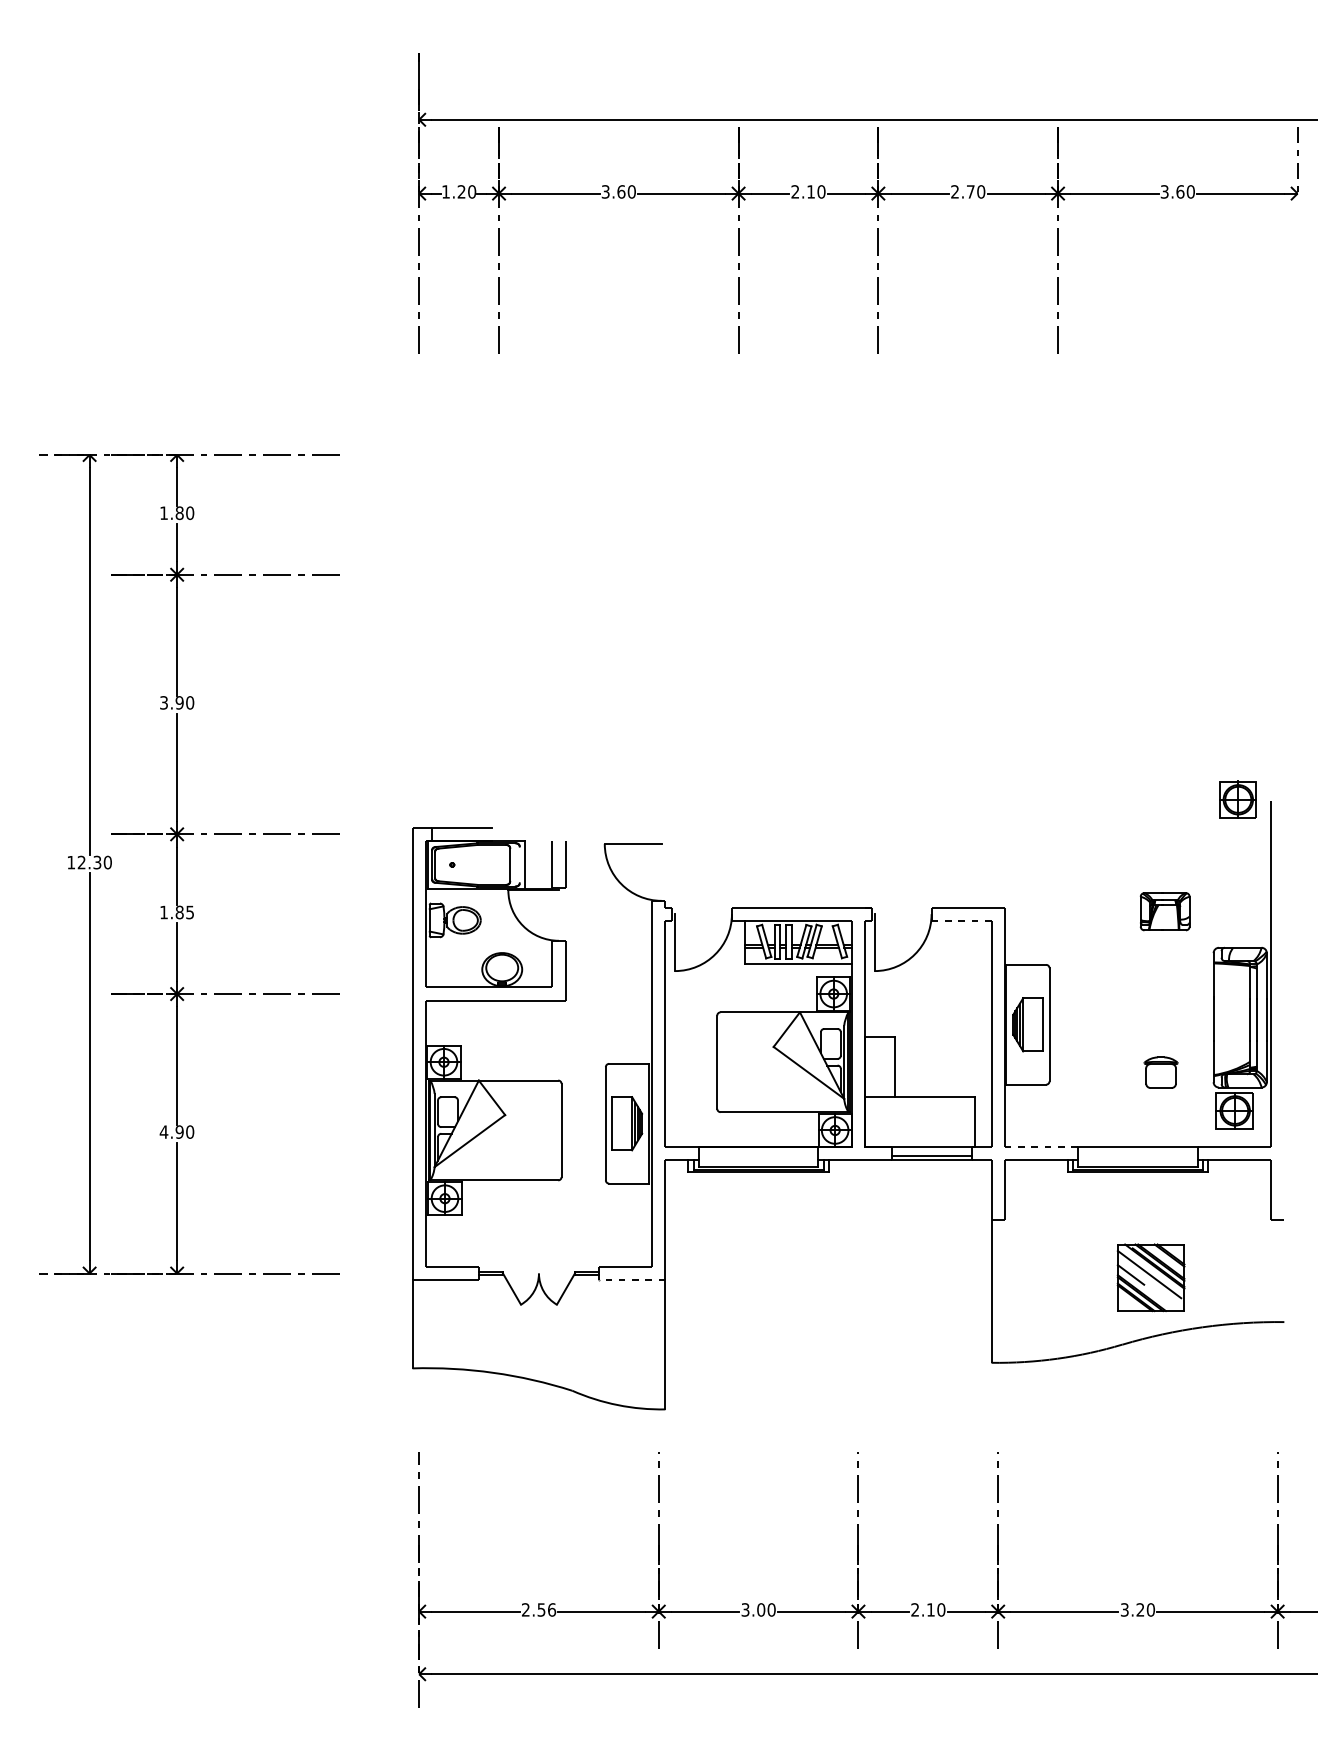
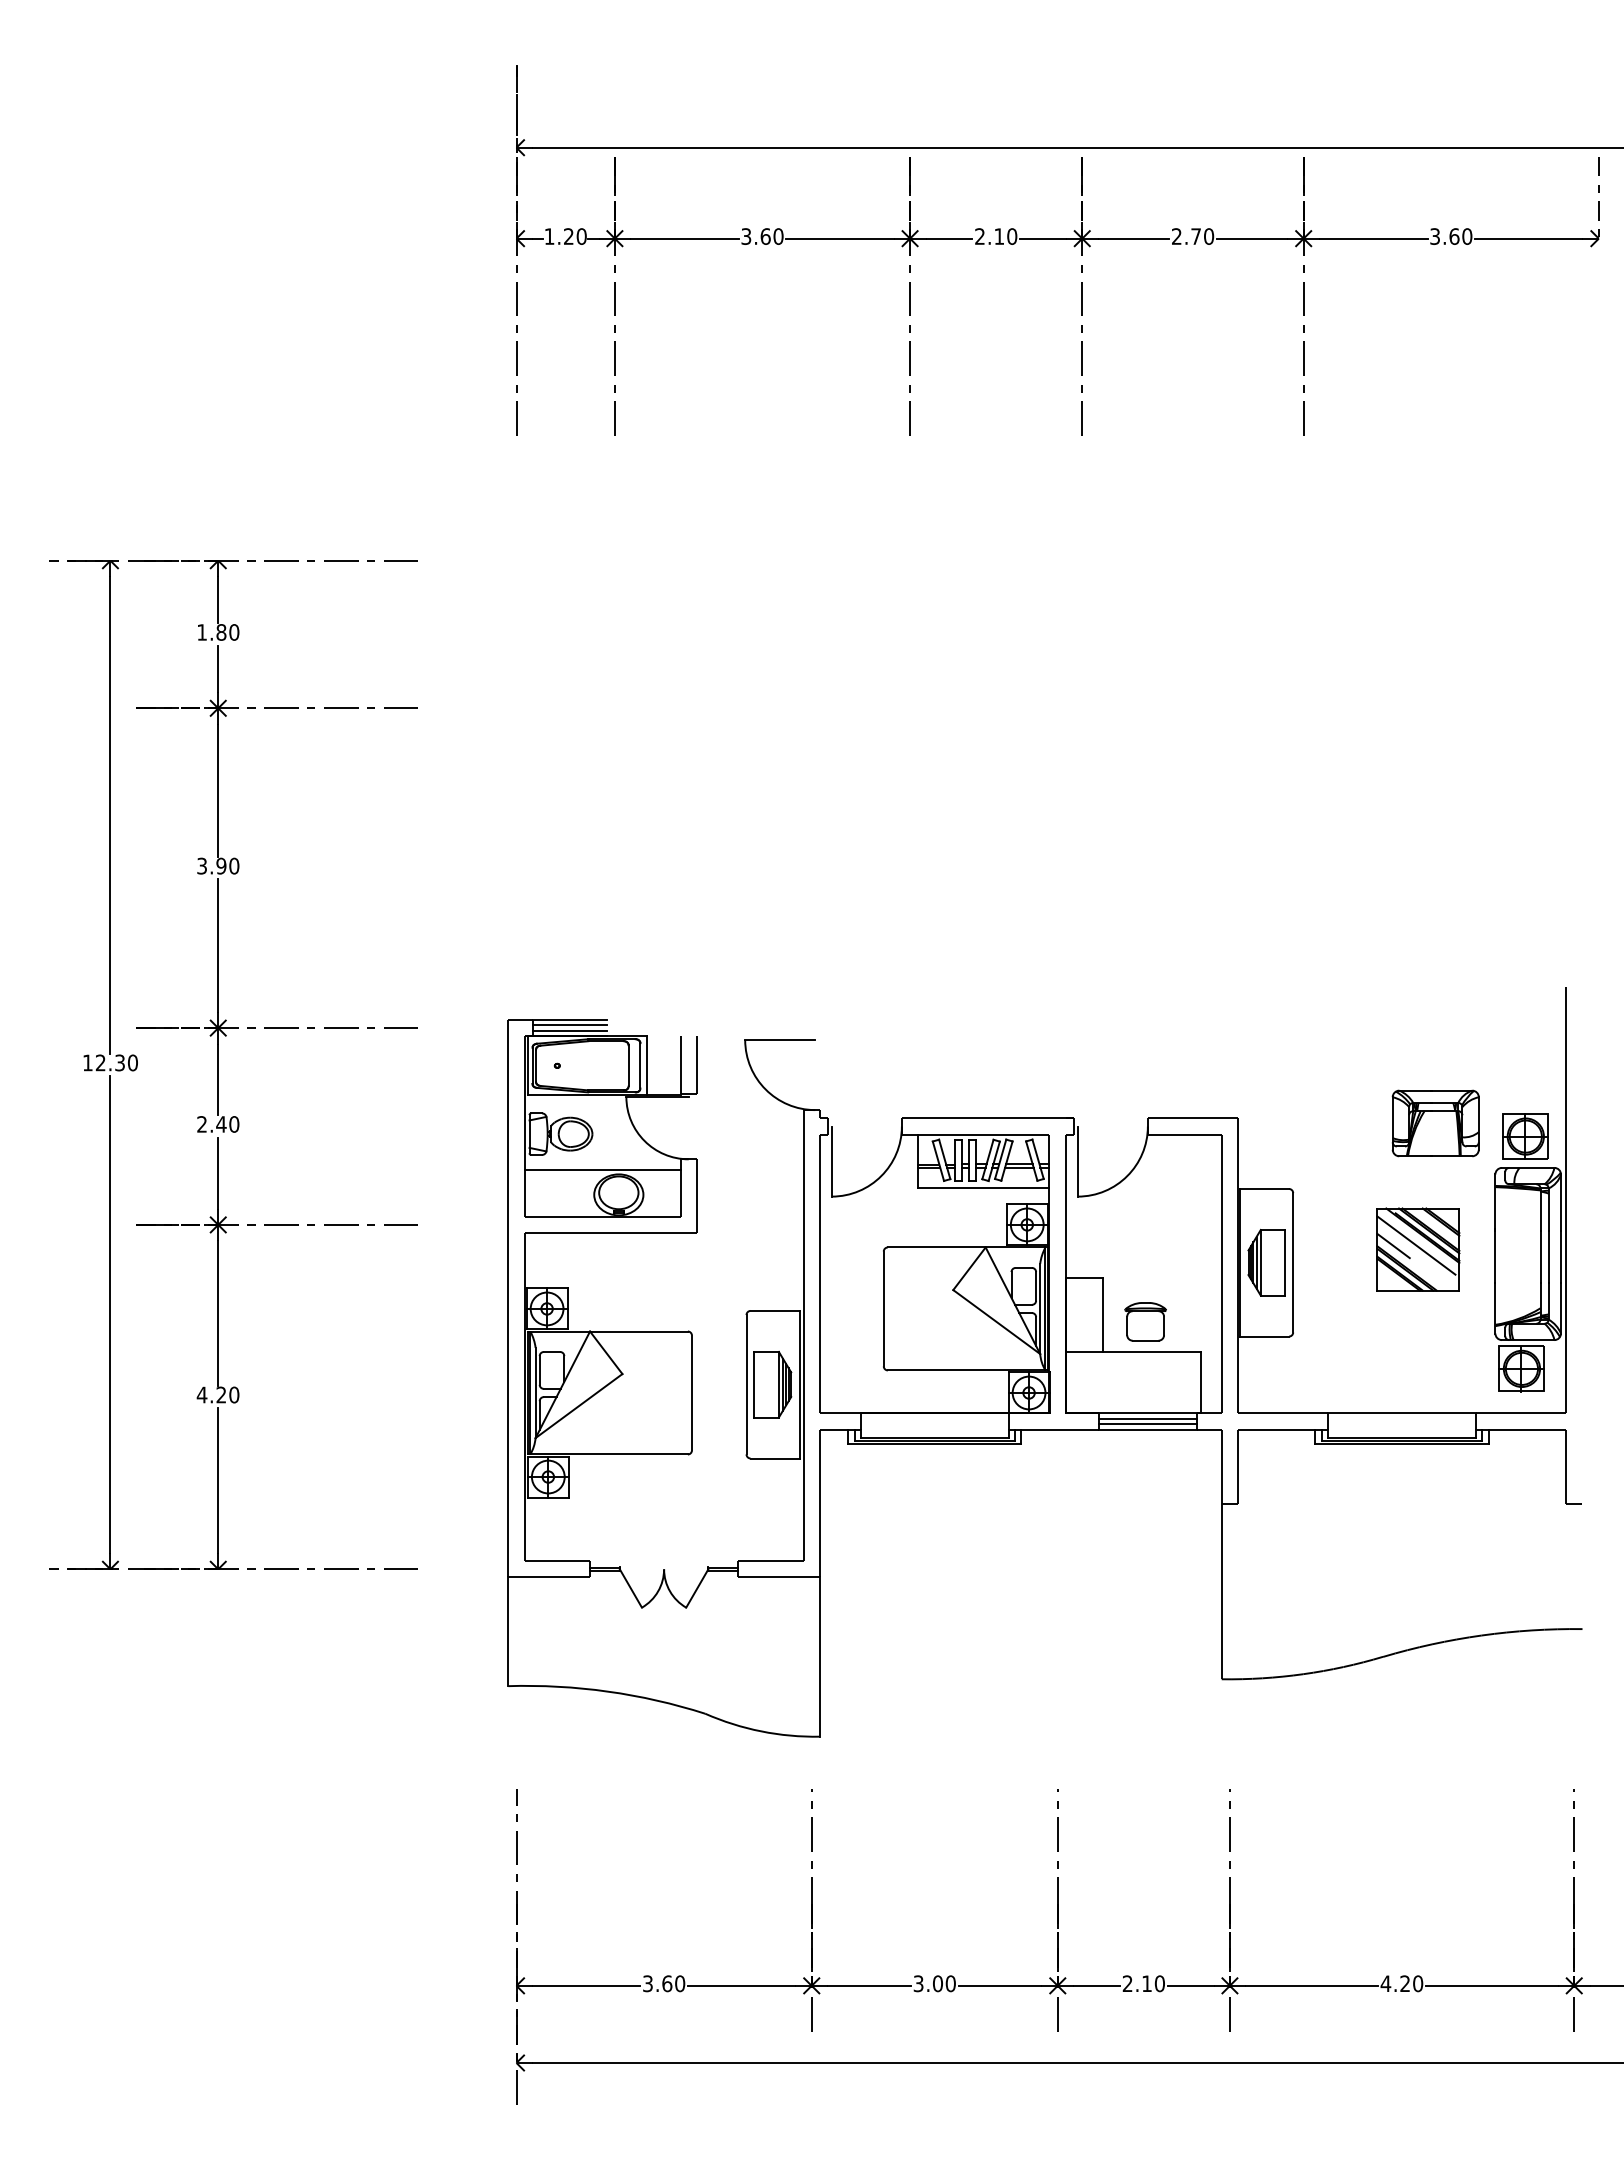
part: (1238, 799) -> (1525, 1136), moved
line: (462, 832) -> (569, 1025), added
line: (462, 836) -> (569, 1030), added
line: (519, 864) -> (640, 1065), added
part: (1165, 911) -> (1435, 1123), size x1.43
text: (177, 912) -> (218, 1124), 1.85 -> 2.40
line: (961, 920) -> (1184, 1134), dashed -> solid
line: (488, 949) -> (602, 1169), added
part: (1160, 1072) -> (1145, 1321), moved
text: (179, 1131) -> (221, 1394), 4.90 -> 4.20
line: (1041, 1147) -> (1283, 1413), dashed -> solid
line: (931, 1151) -> (1147, 1418), added
part: (1151, 1277) -> (1418, 1249), moved
line: (631, 1280) -> (778, 1577), dashed -> solid
text: (539, 1609) -> (664, 1983), 2.56 -> 3.60
text: (1124, 1609) -> (1385, 1983), 3.20 -> 4.20

